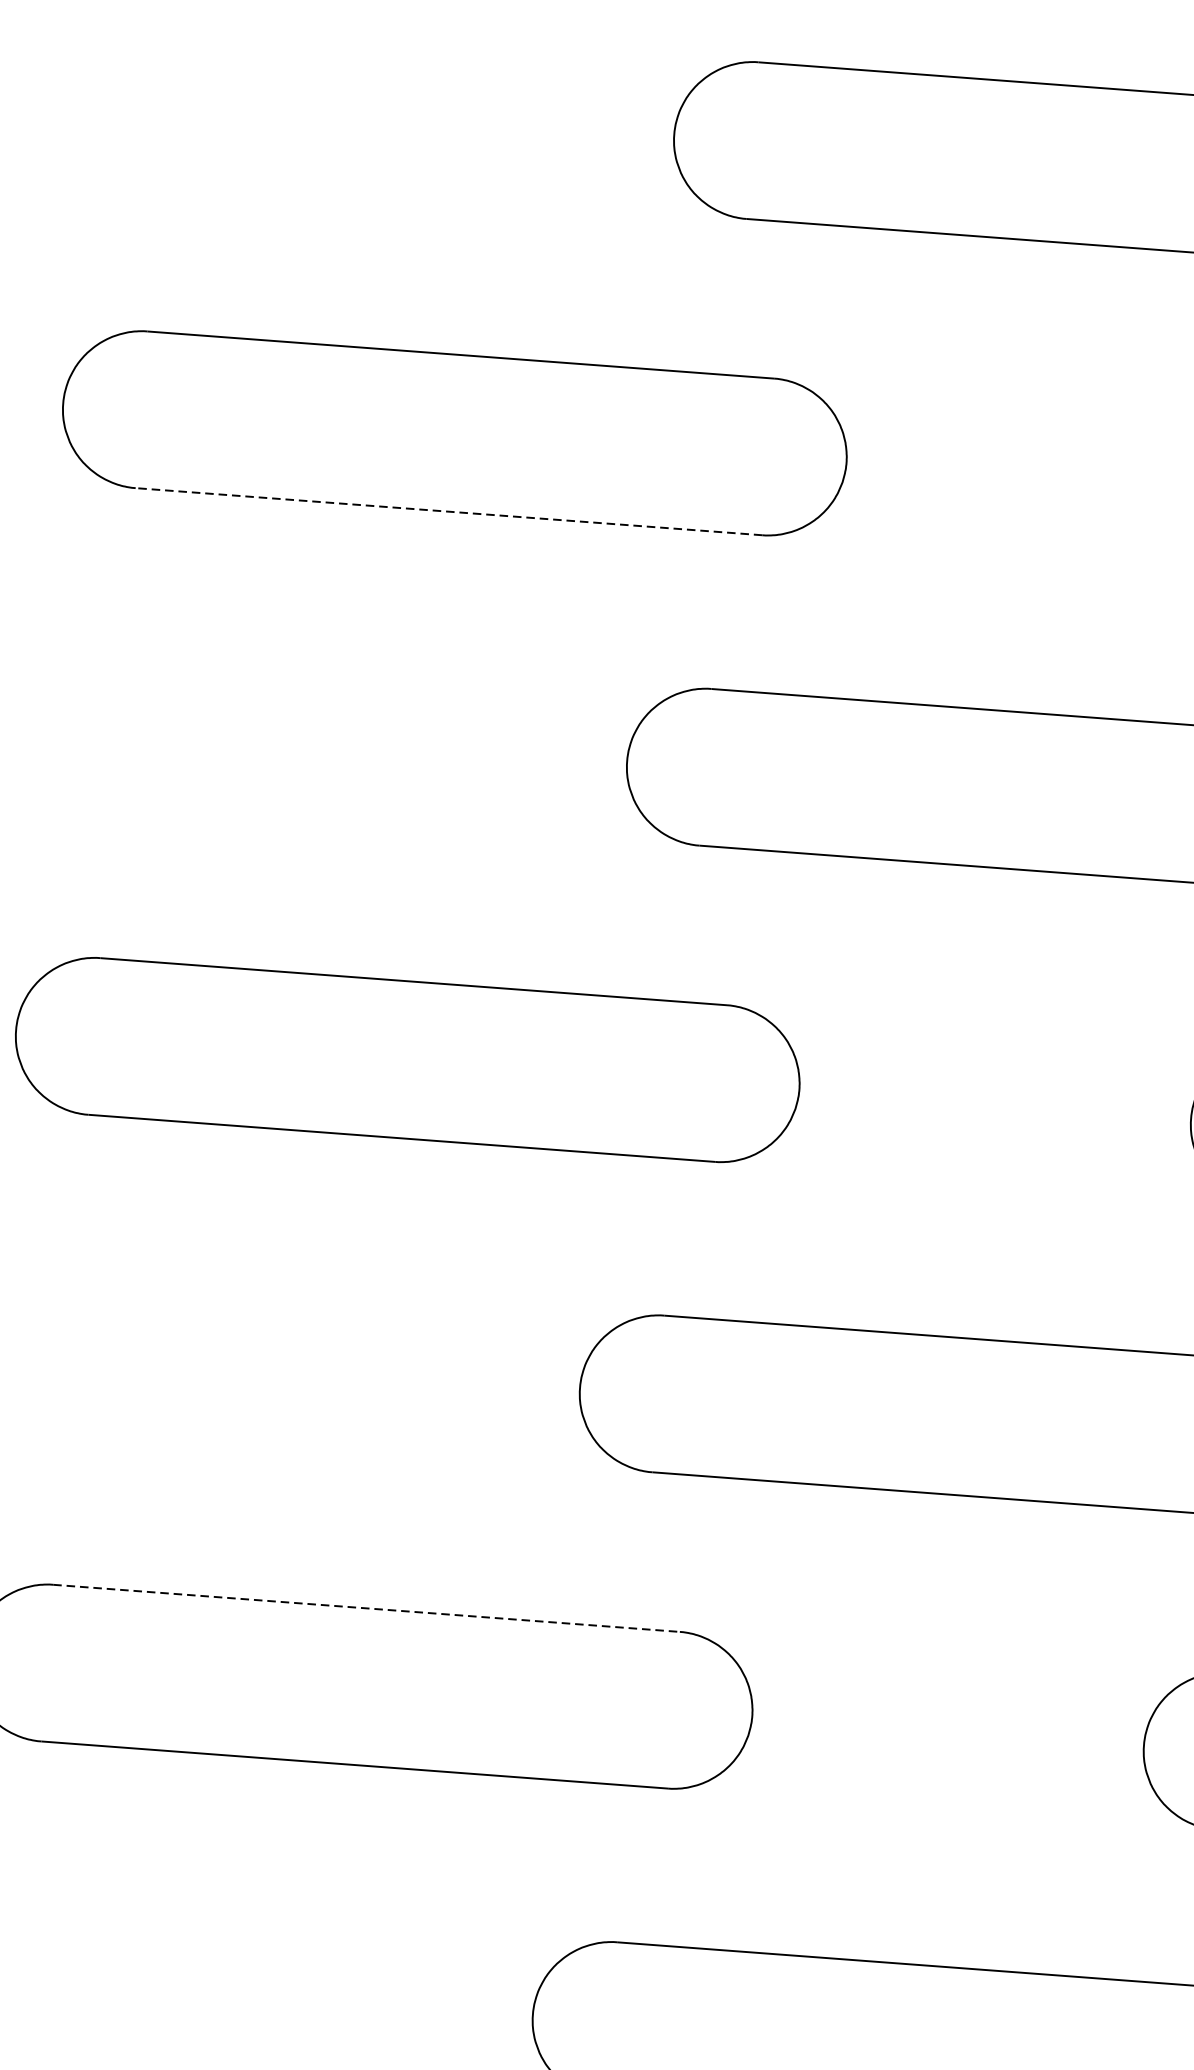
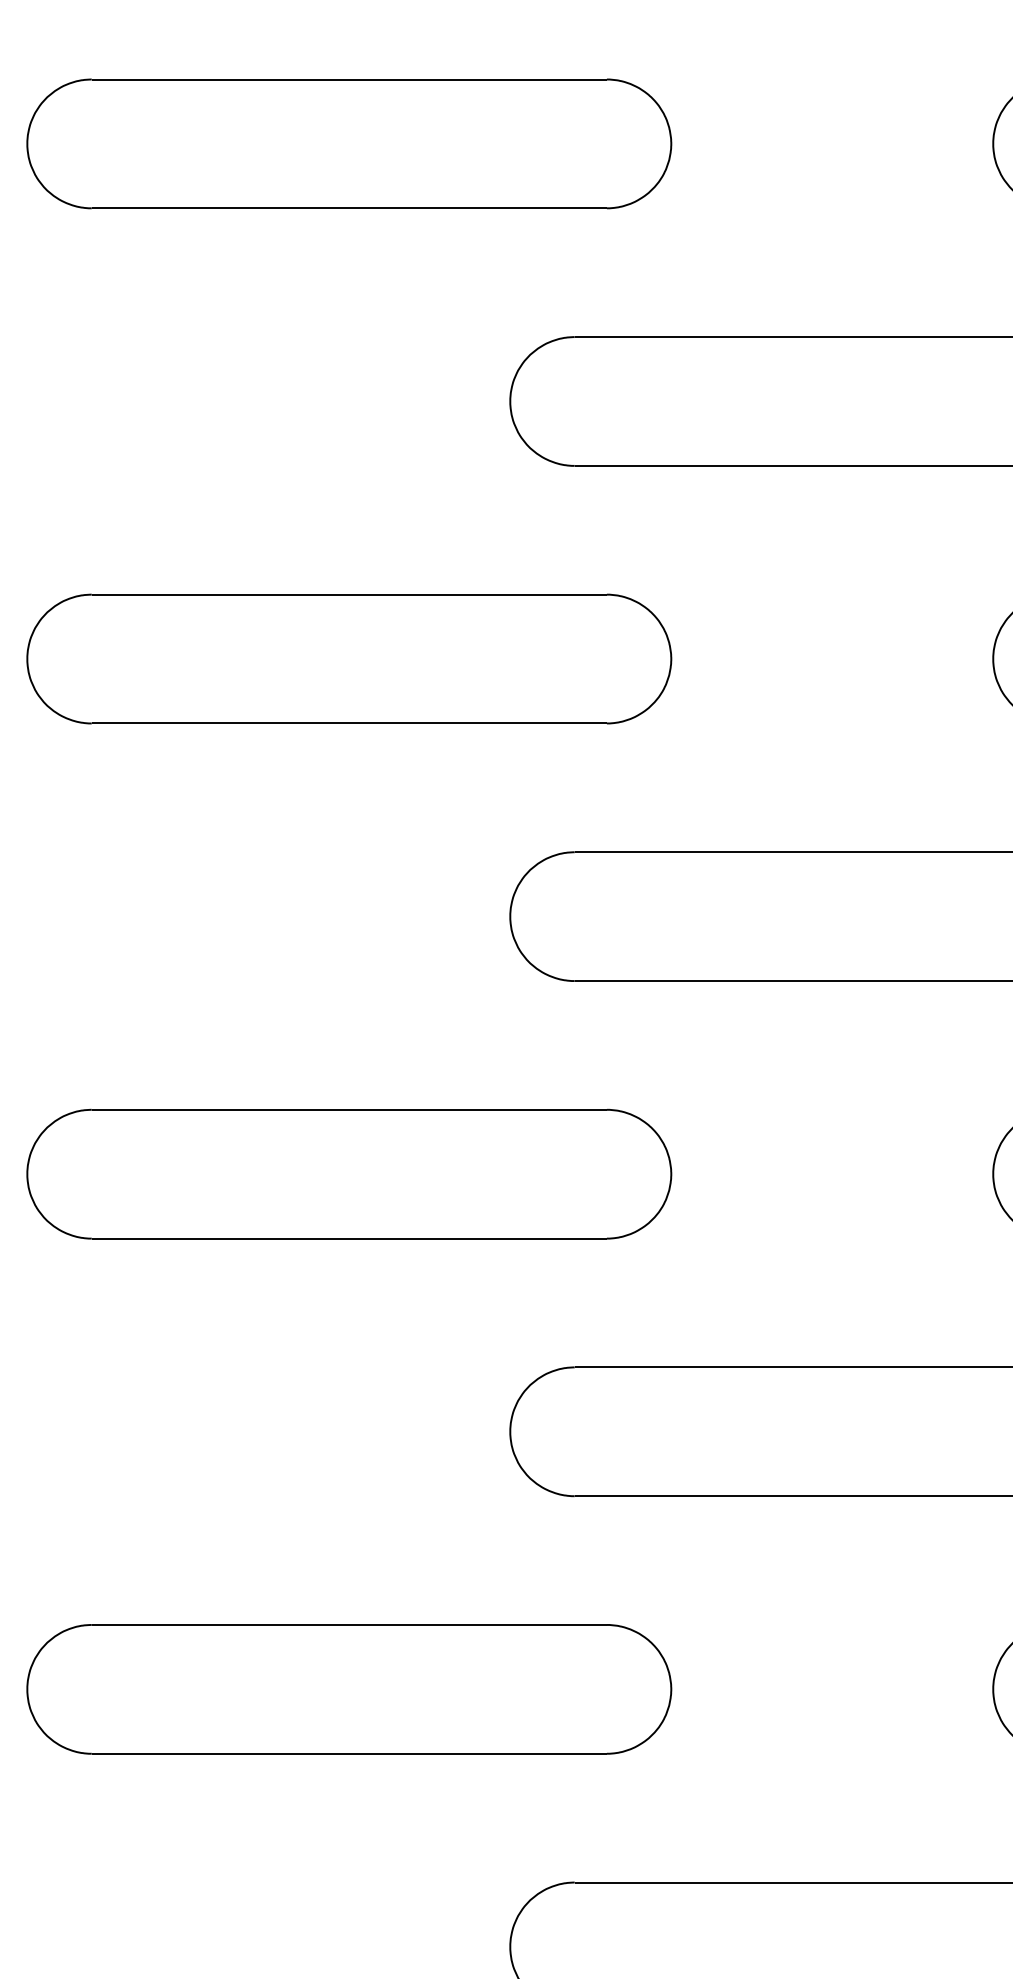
line: (449, 511) -> (349, 723), dashed -> solid
line: (366, 1607) -> (349, 1624), dashed -> solid

